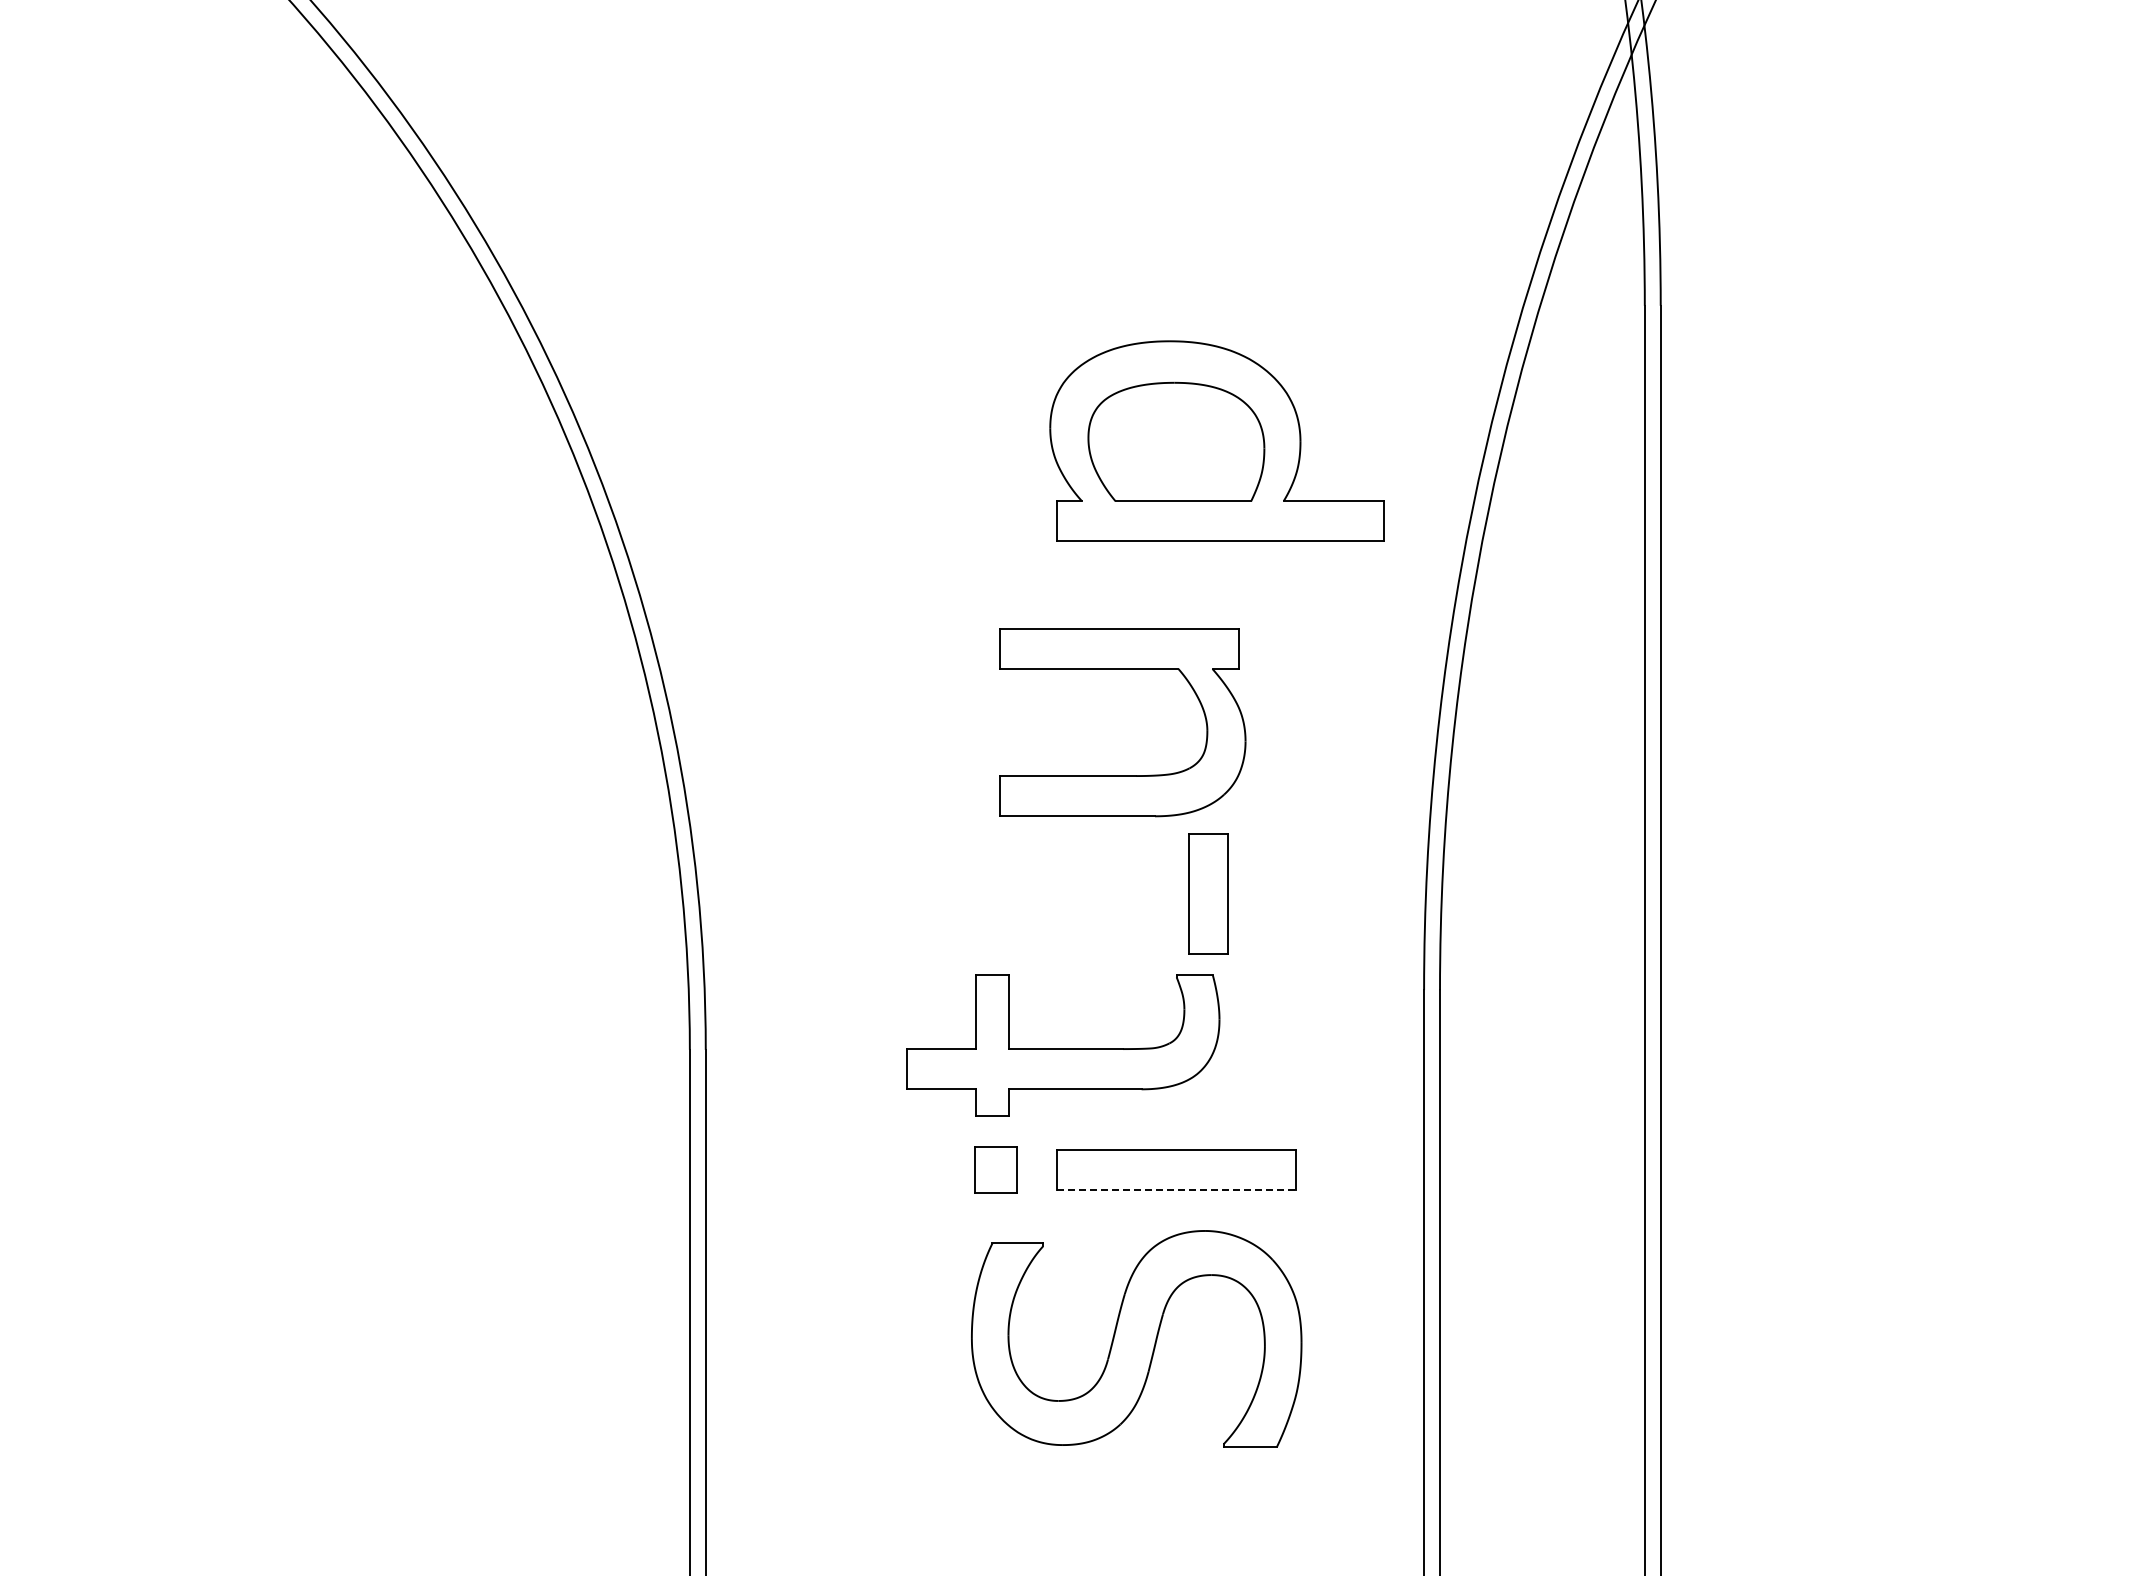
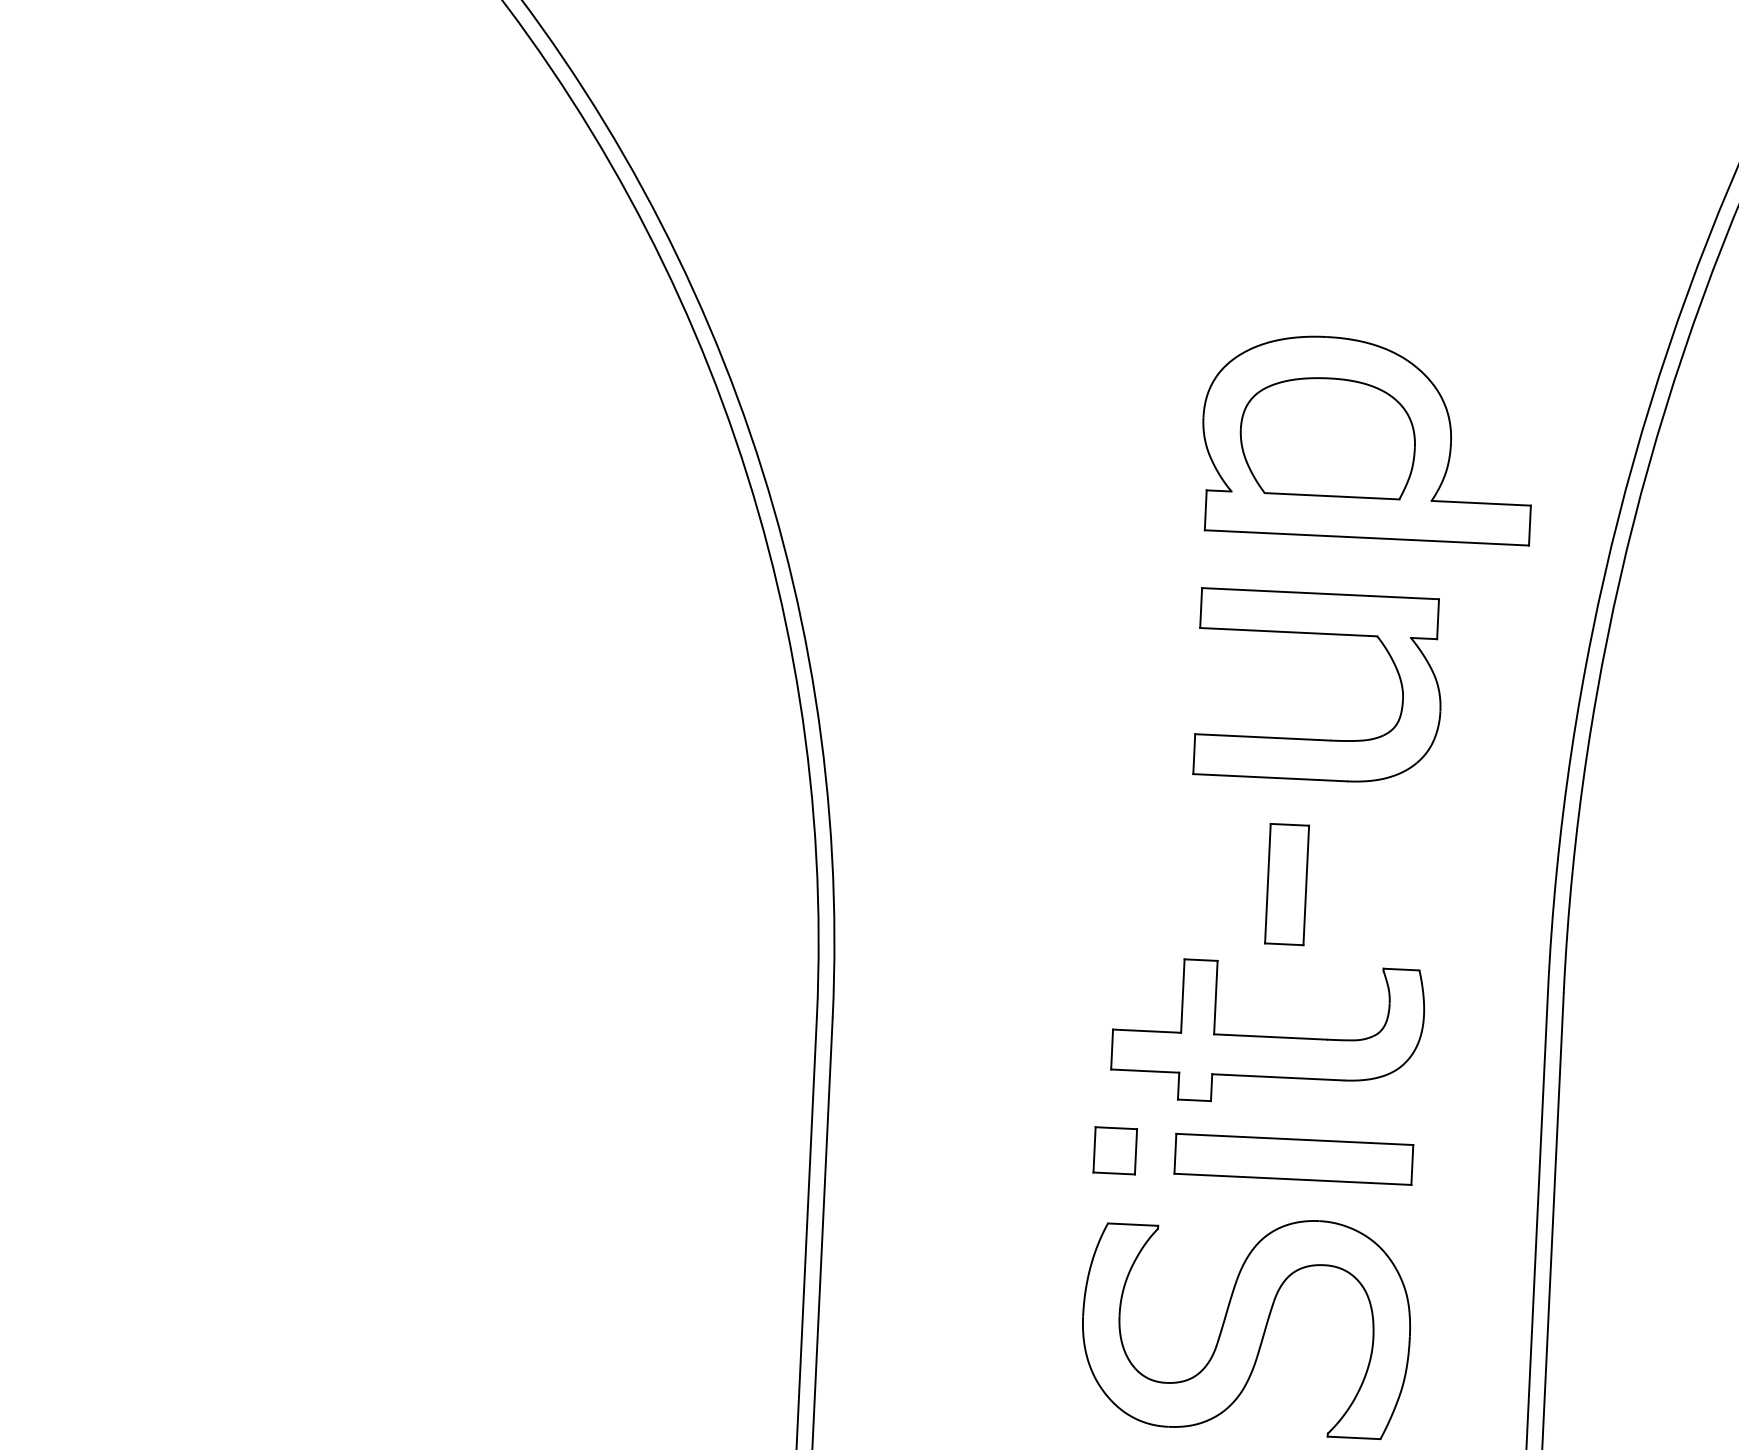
part: (1122, 669) -> (1321, 634), moved
part: (1208, 893) -> (1287, 884), moved
part: (1063, 1045) -> (1268, 1033), moved
line: (1176, 1190) -> (1293, 1179), dashed -> solid

